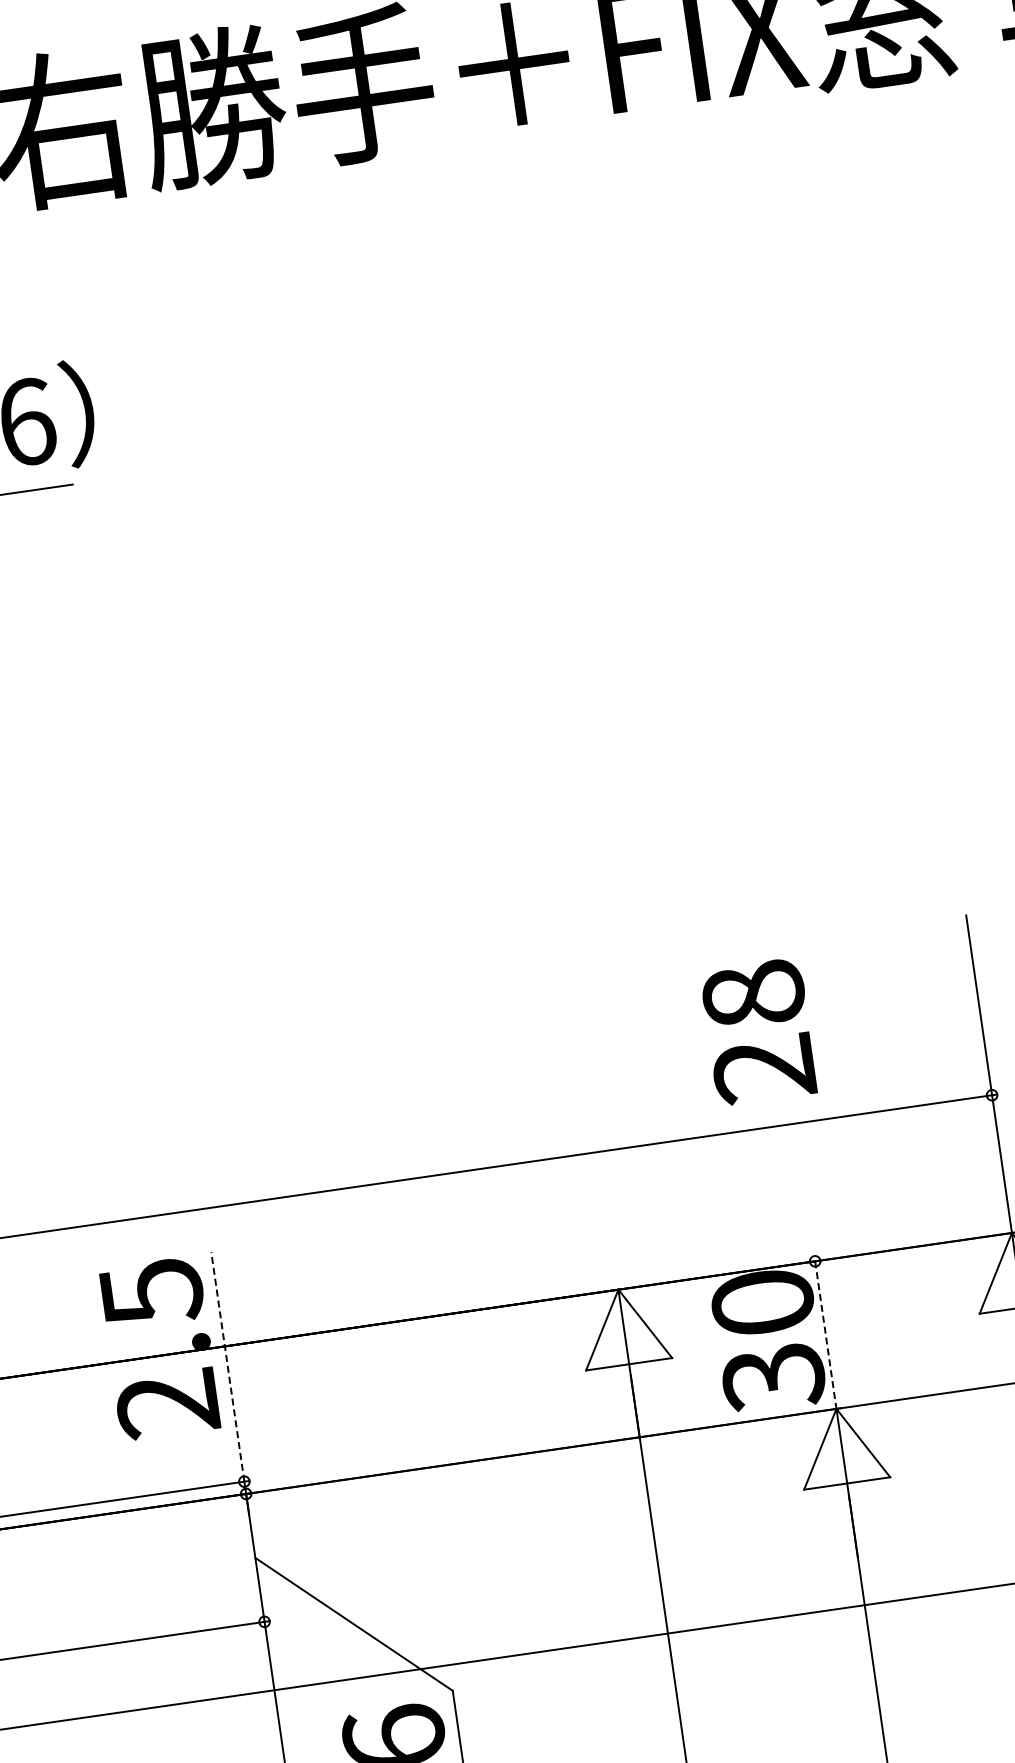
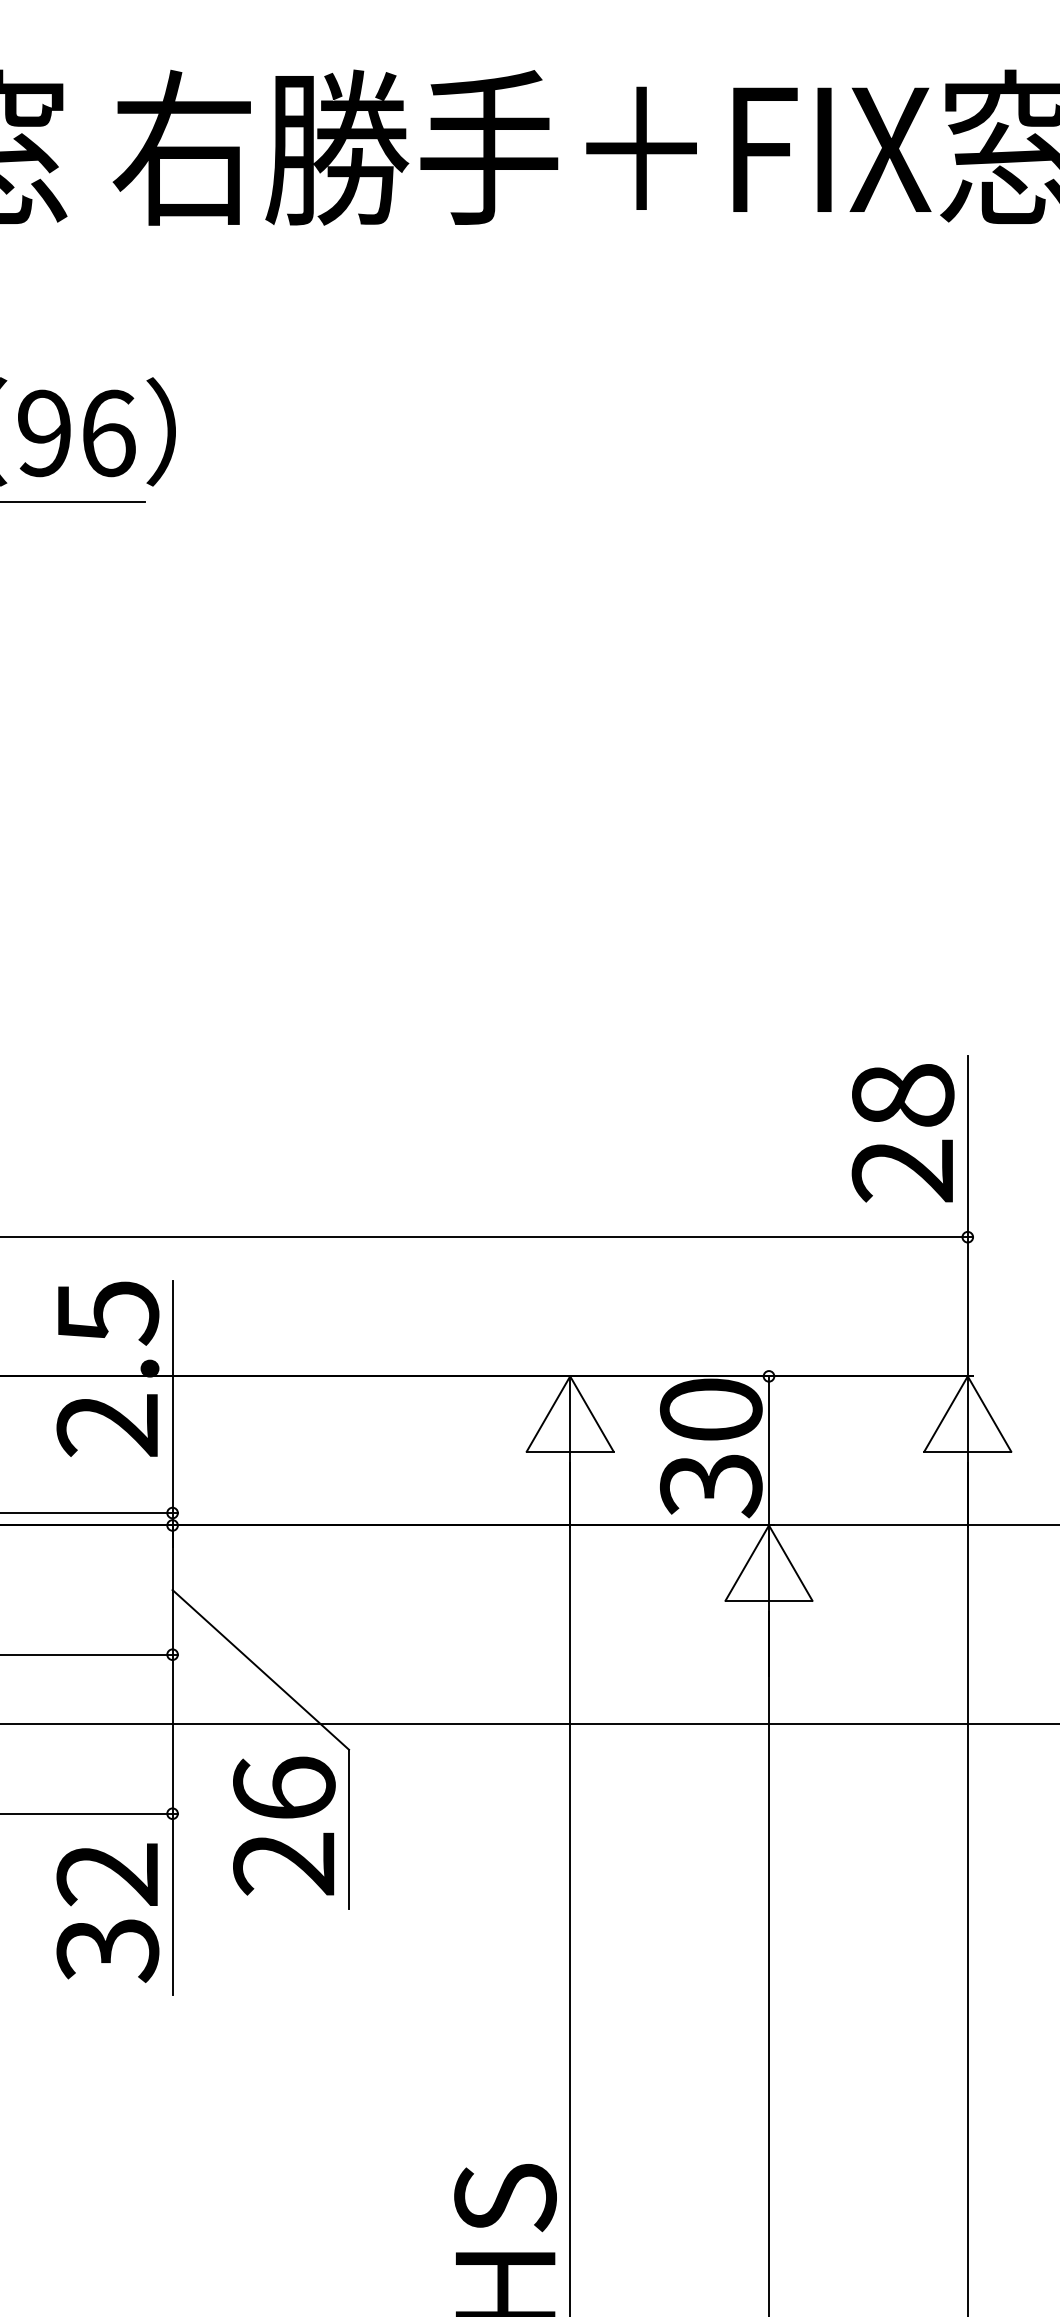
text: (758, 1032) -> (902, 1133), moved
line: (825, 1334) -> (768, 1450), dashed -> solid
line: (227, 1367) -> (172, 1397), dashed -> solid

